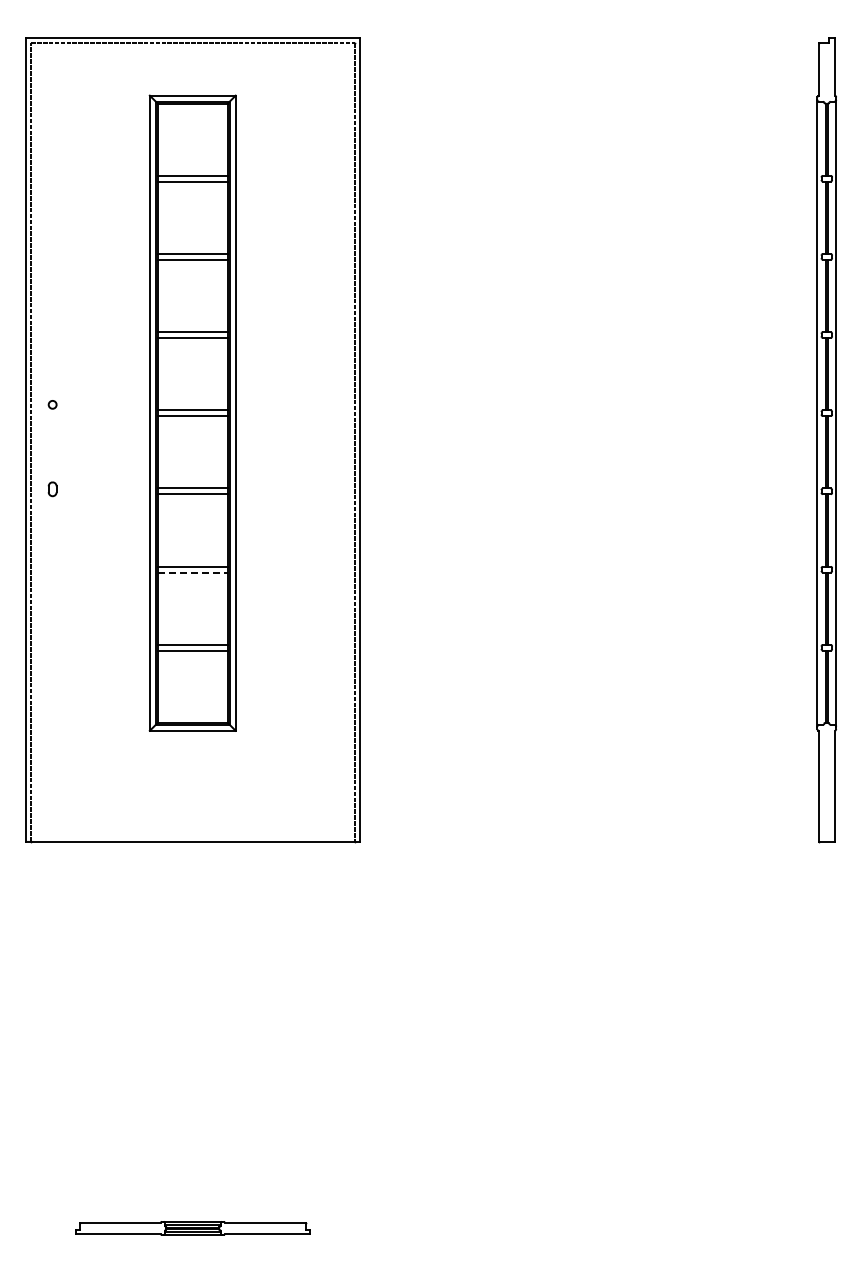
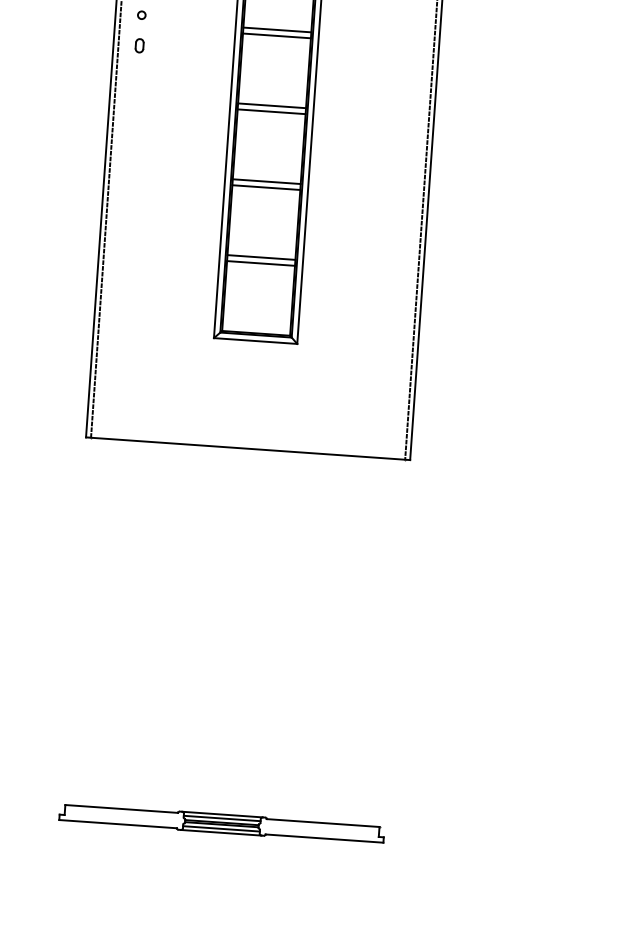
part: (52, 489) -> (139, 45), moved
line: (193, 572) -> (267, 187), dashed -> solid
part: (192, 1228) -> (221, 823), size x1.43

